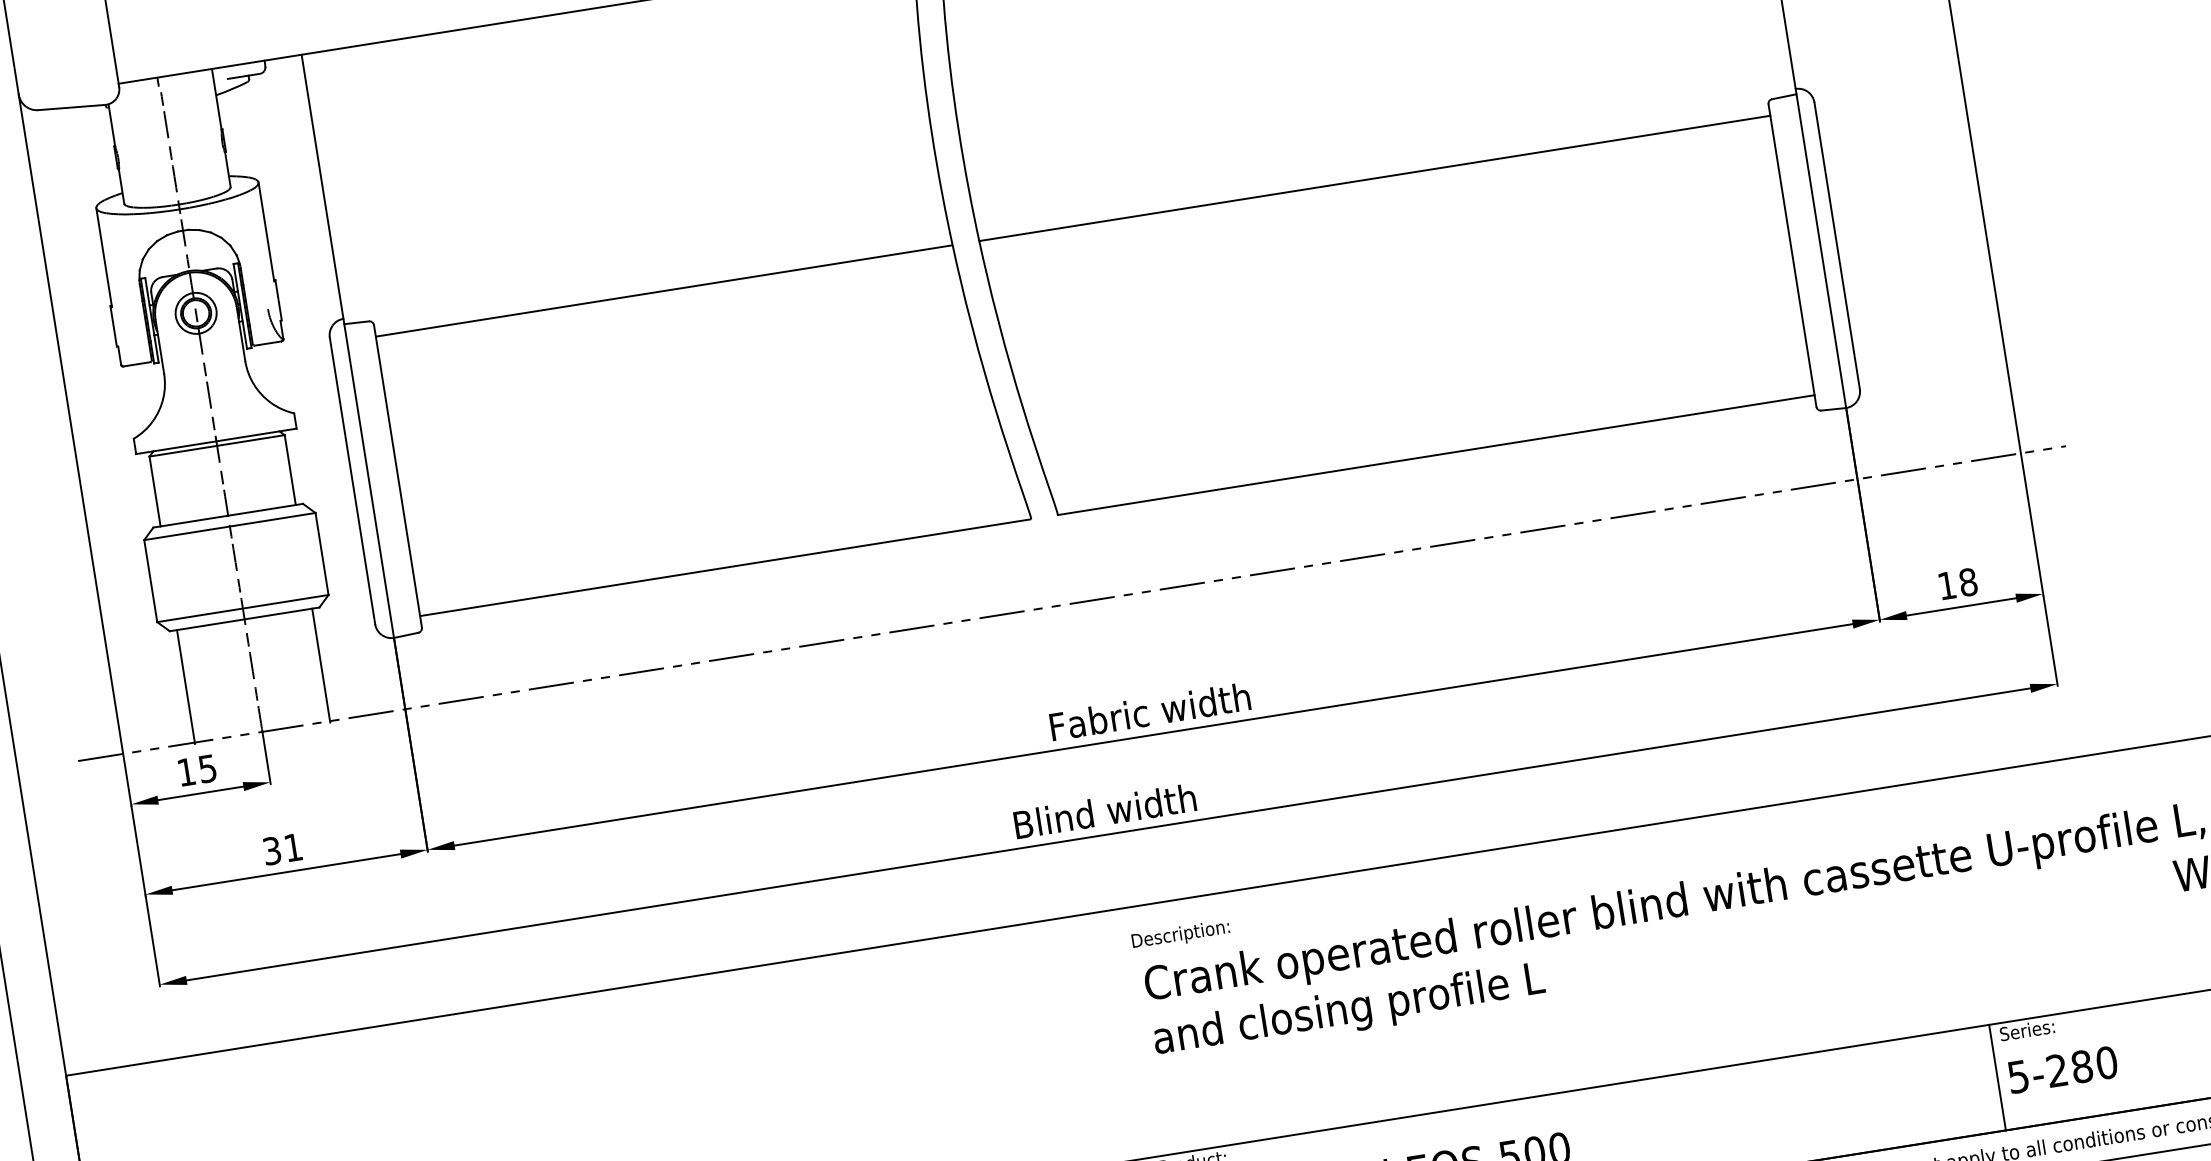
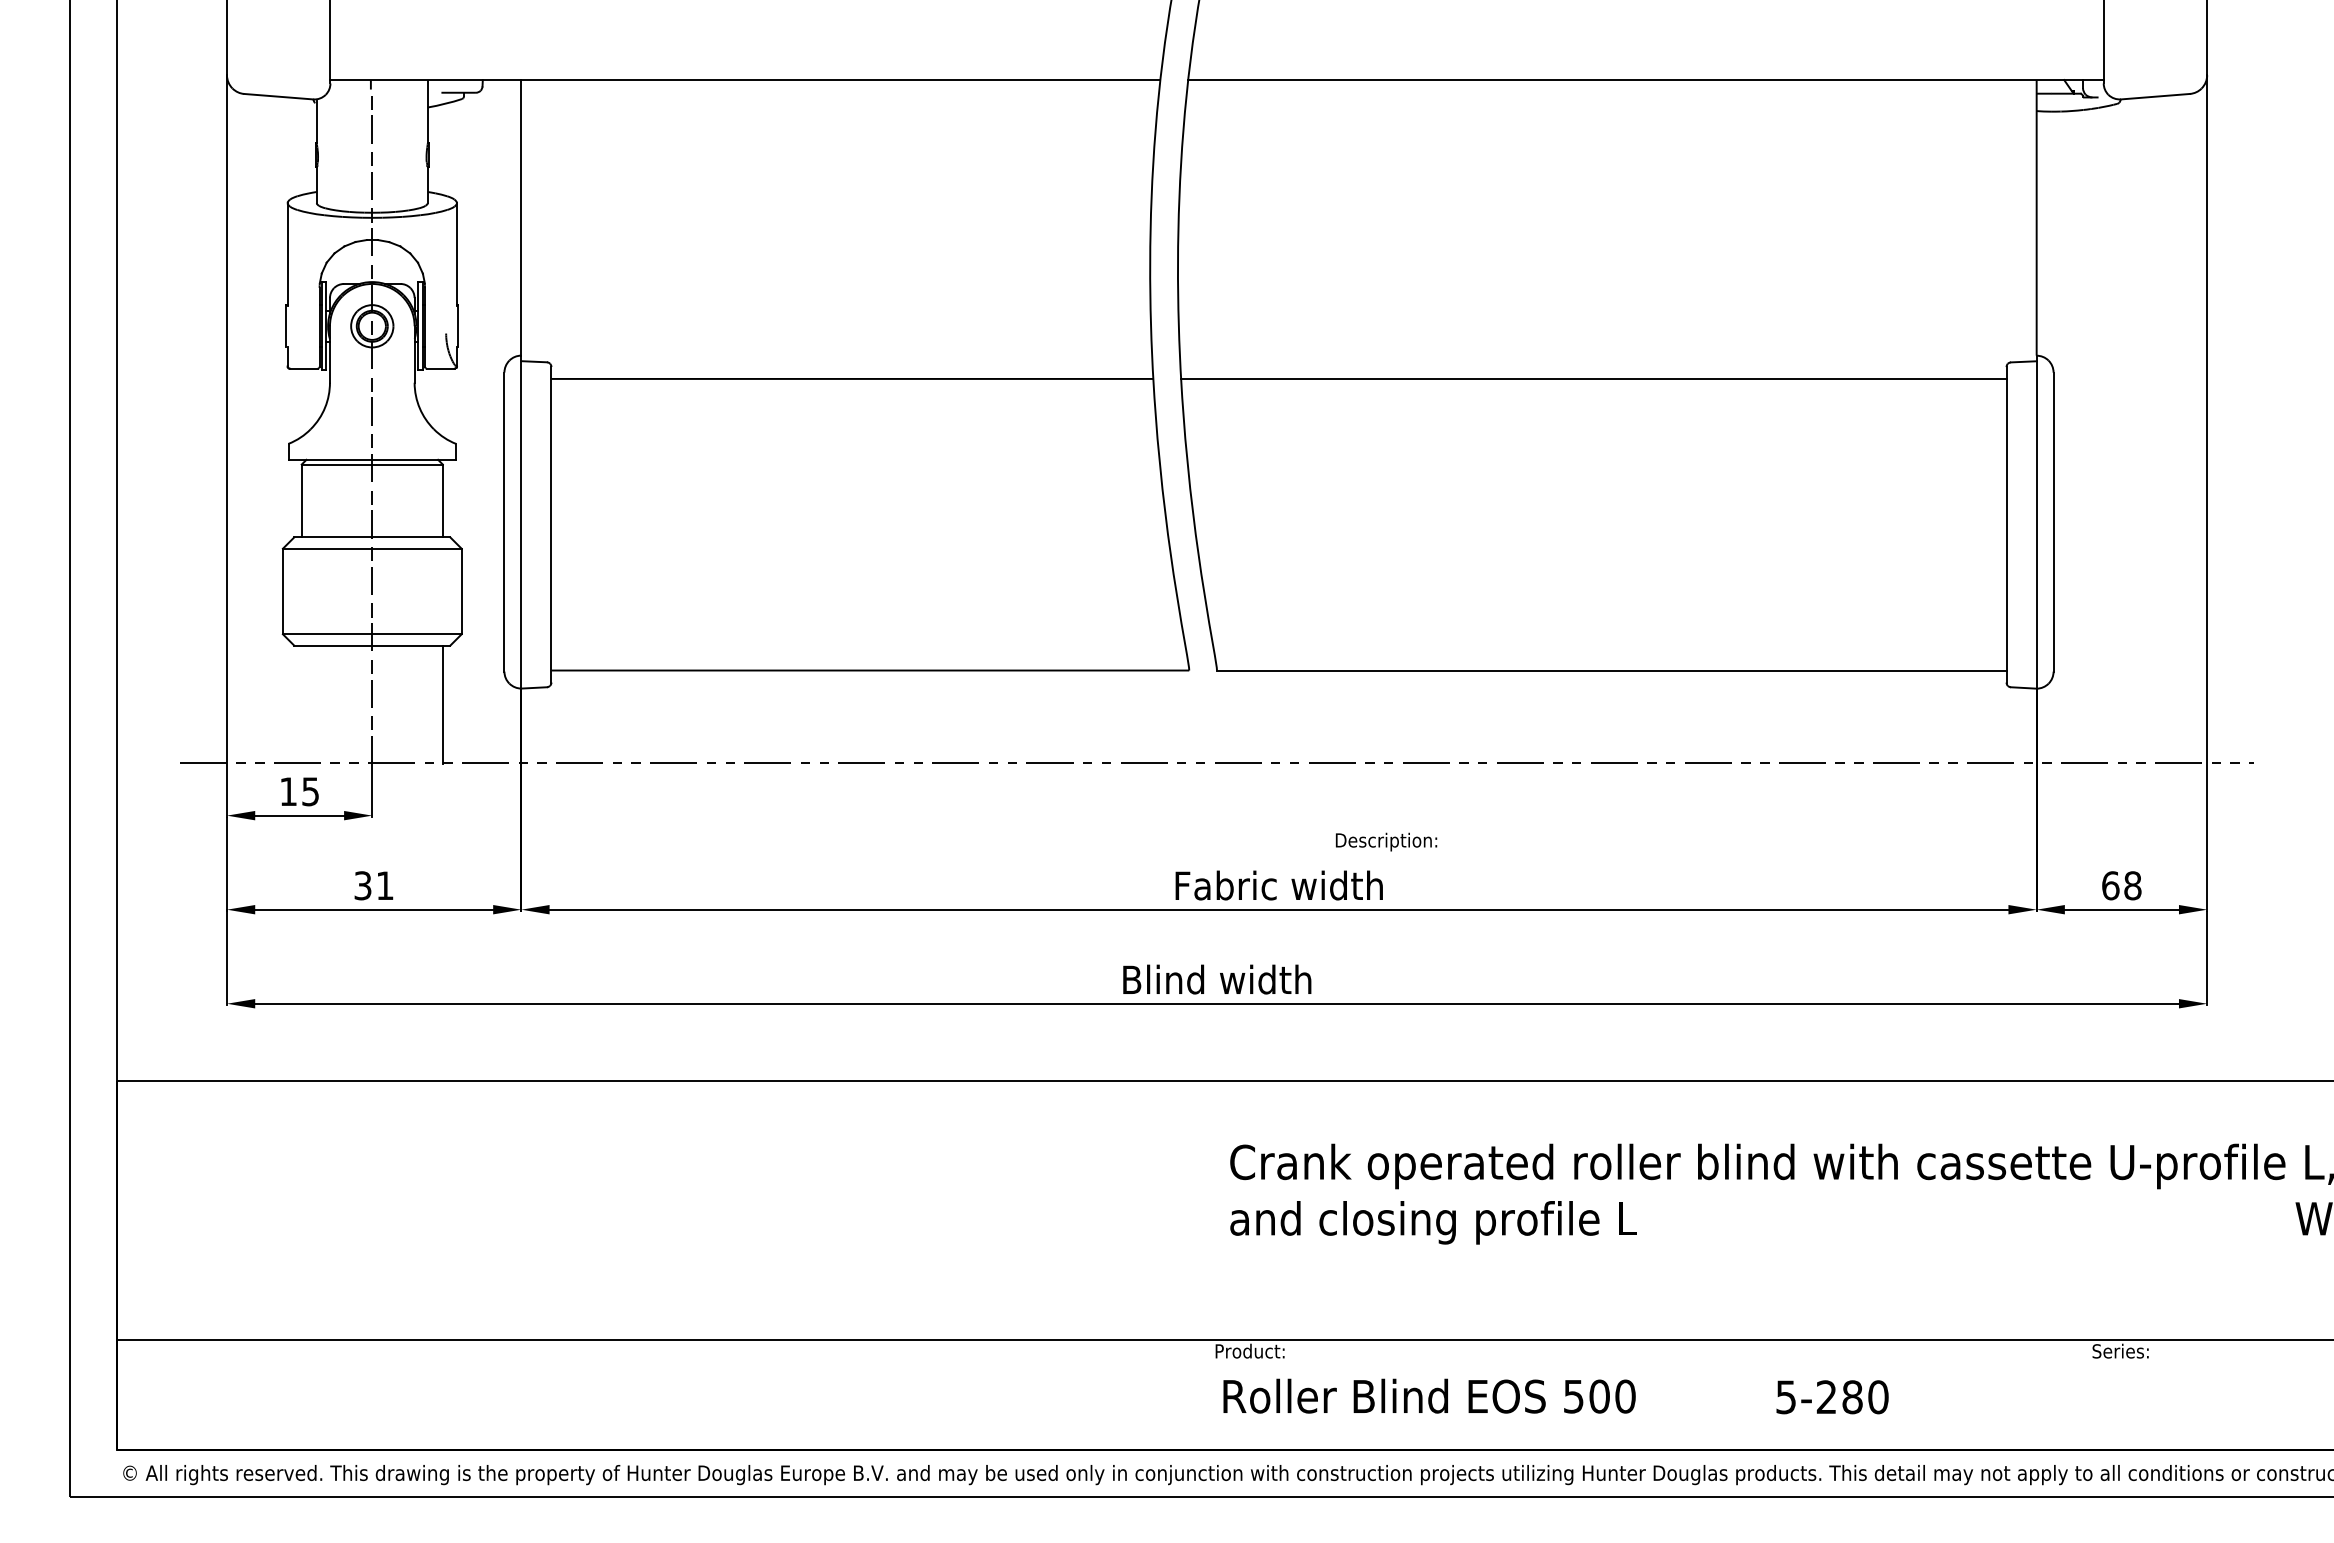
text: (1946, 585) -> (2110, 885), 18 -> 68
line: (185, 686) -> (301, 704), removed
text: (1180, 934) -> (1386, 841), moved
text: (2062, 1070) -> (1832, 1397), moved
line: (1997, 1077) -> (2082, 1394), removed

